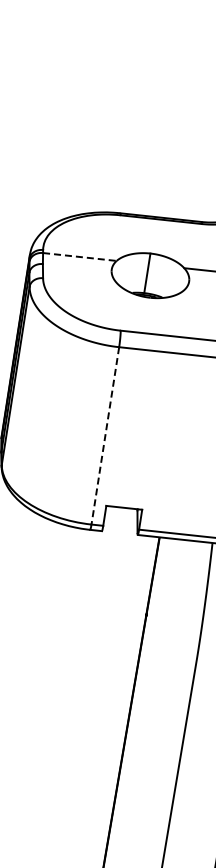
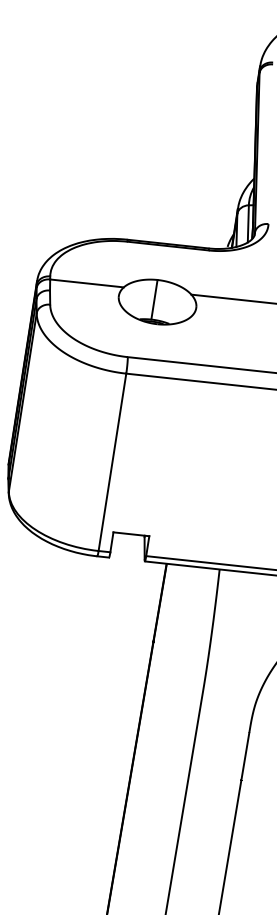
line: (80, 257) -> (87, 283), dashed -> solid
line: (105, 436) -> (112, 462), dashed -> solid

